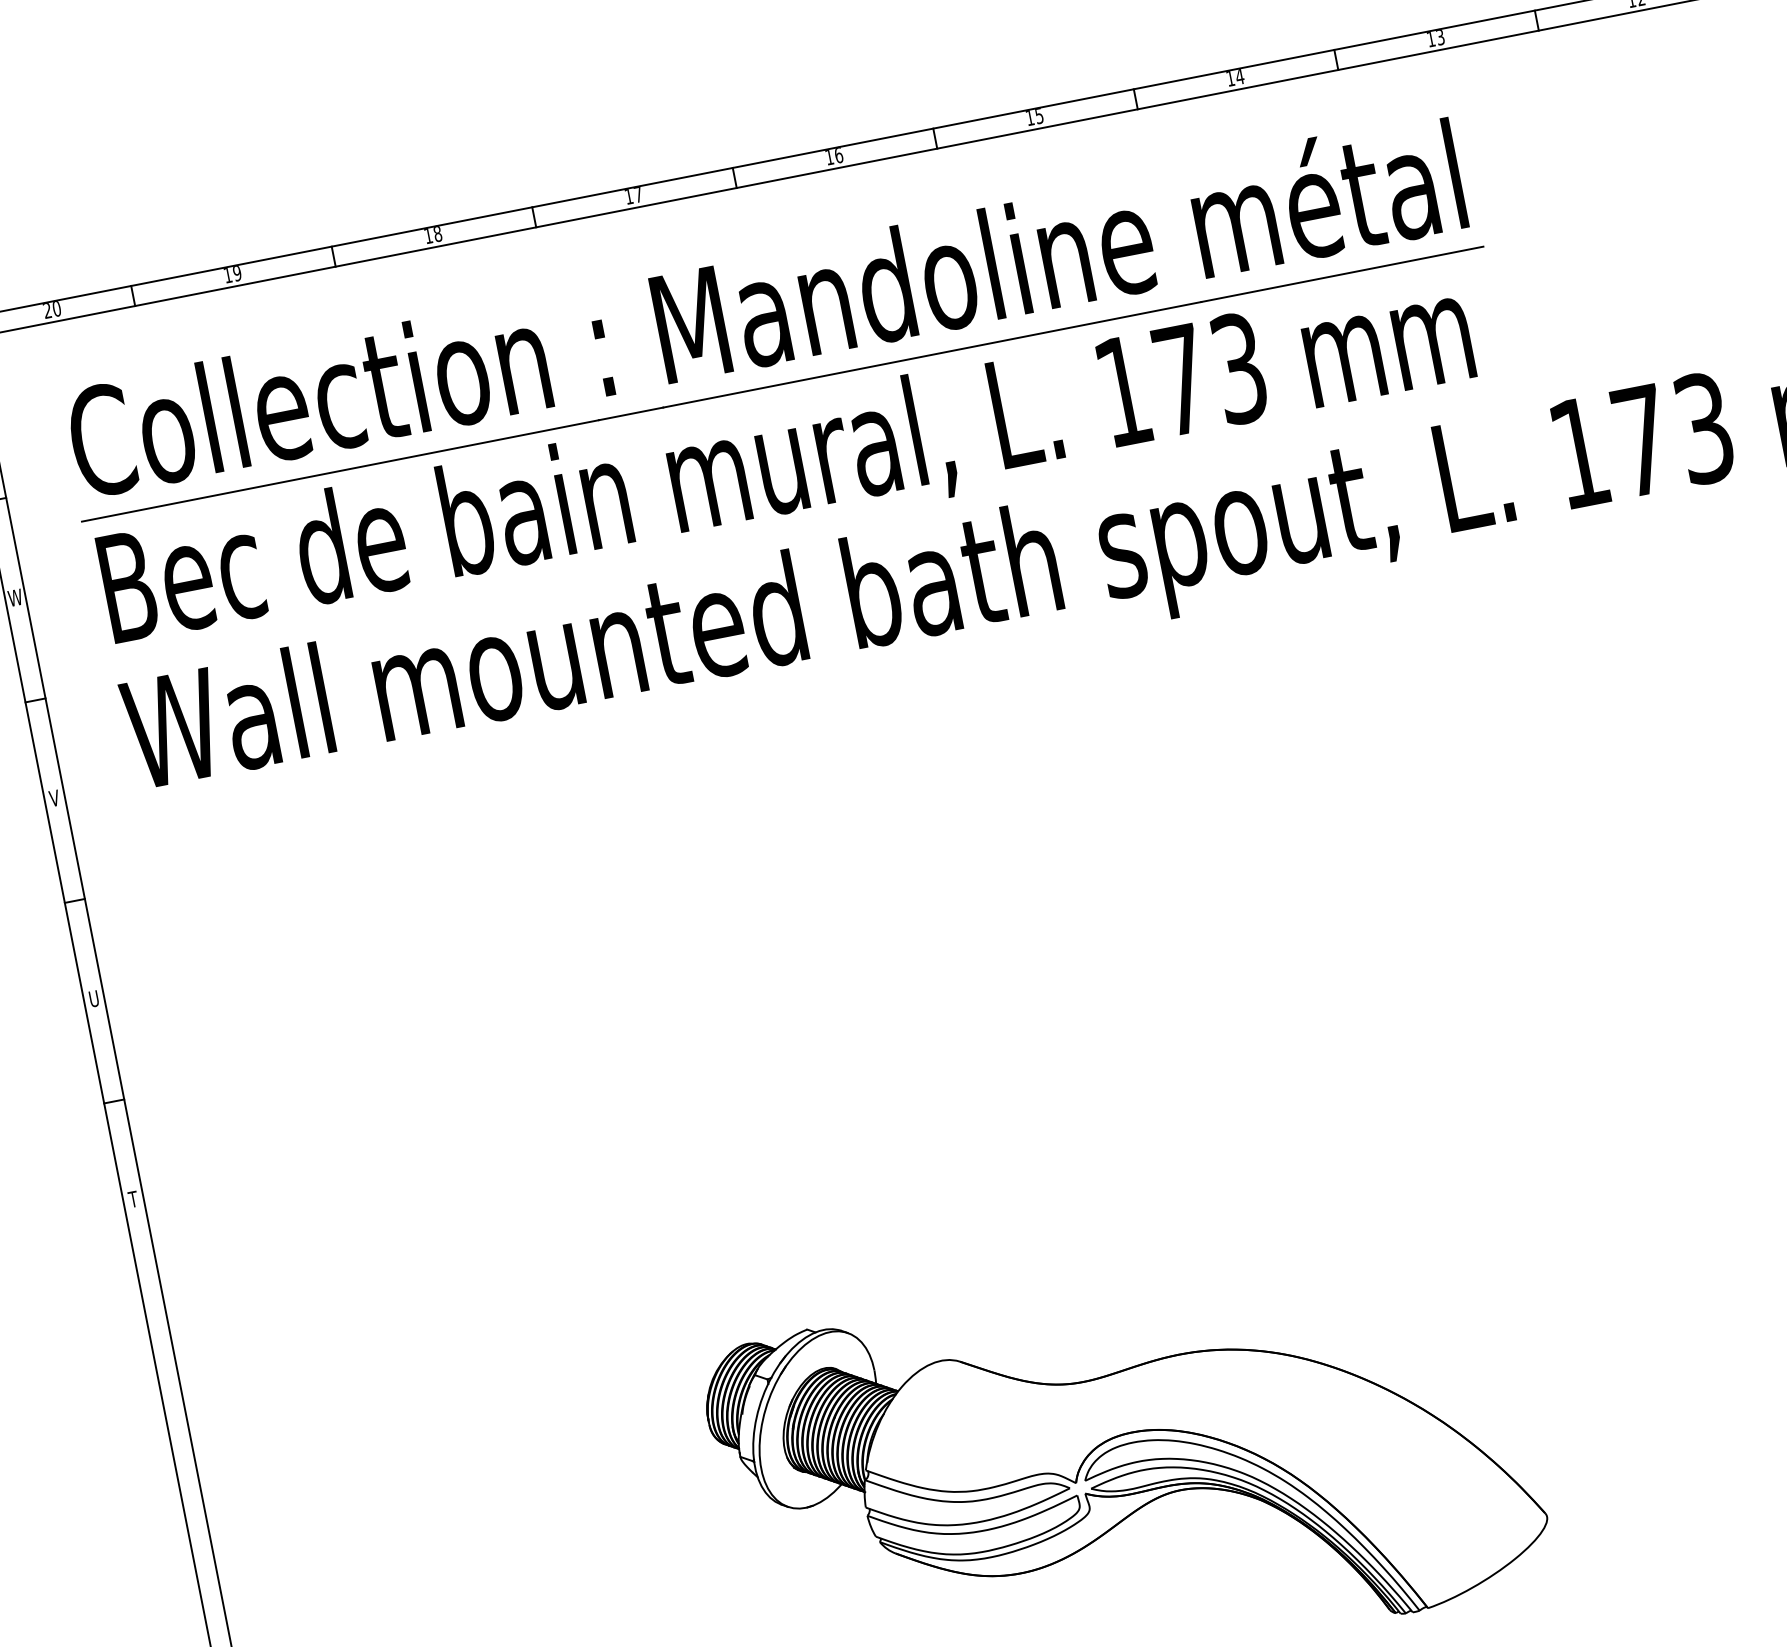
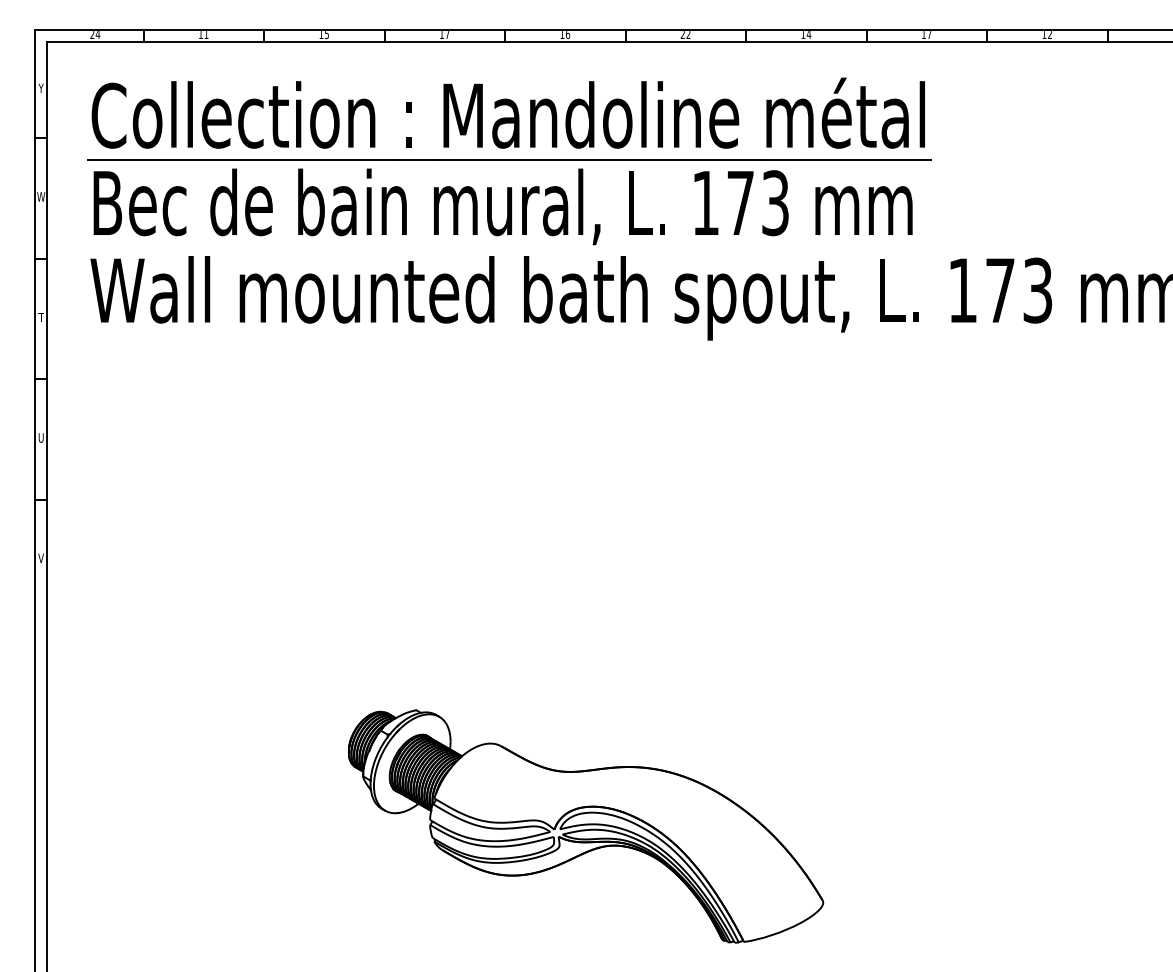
text: (1440, 39) -> (929, 35), 13 -> 17
text: (1034, 118) -> (685, 35), 15 -> 22
text: (437, 234) -> (326, 34), 18 -> 15
text: (237, 275) -> (206, 35), 19 -> 11
text: (56, 310) -> (97, 35), 20 -> 24
text: (53, 798) -> (40, 317), V -> T
text: (132, 1199) -> (40, 558), T -> V

